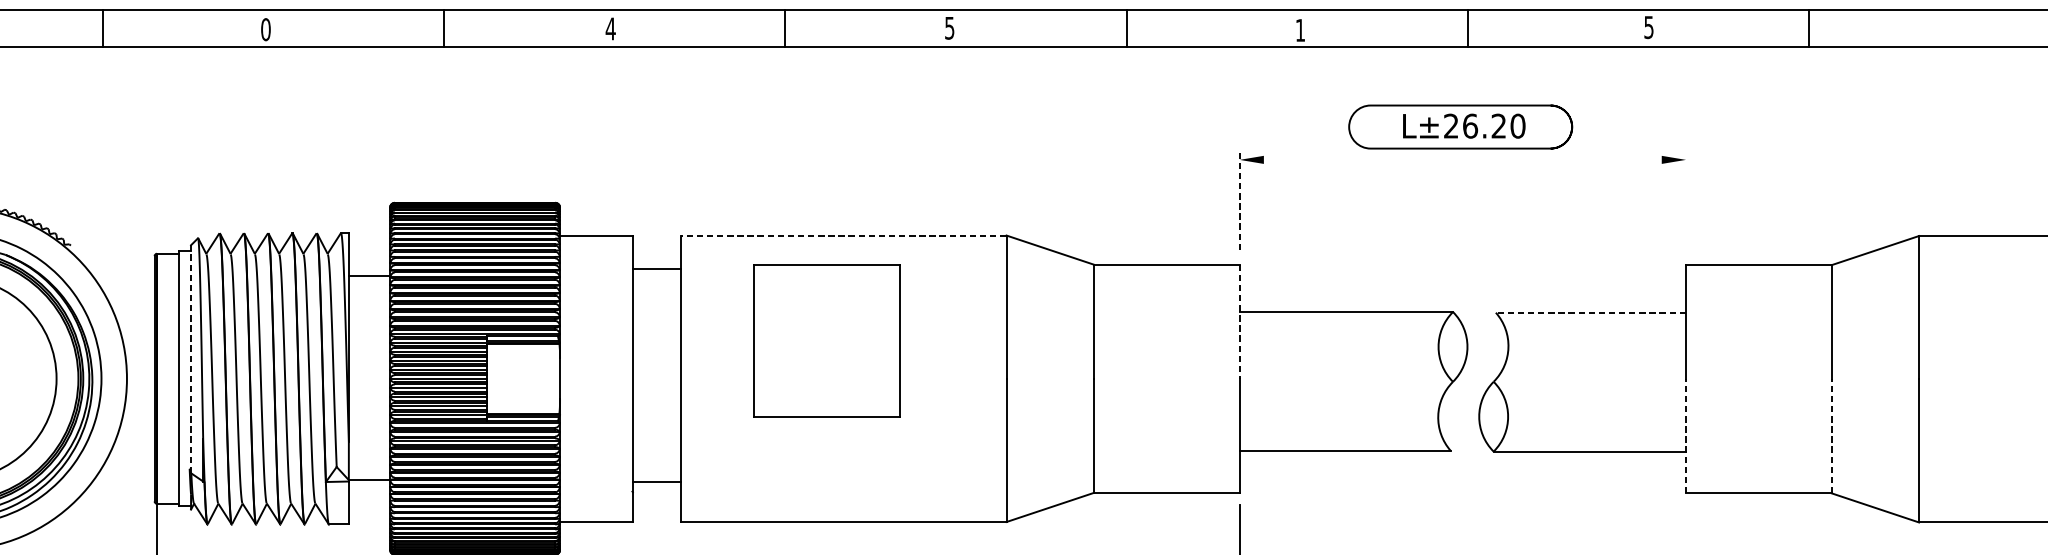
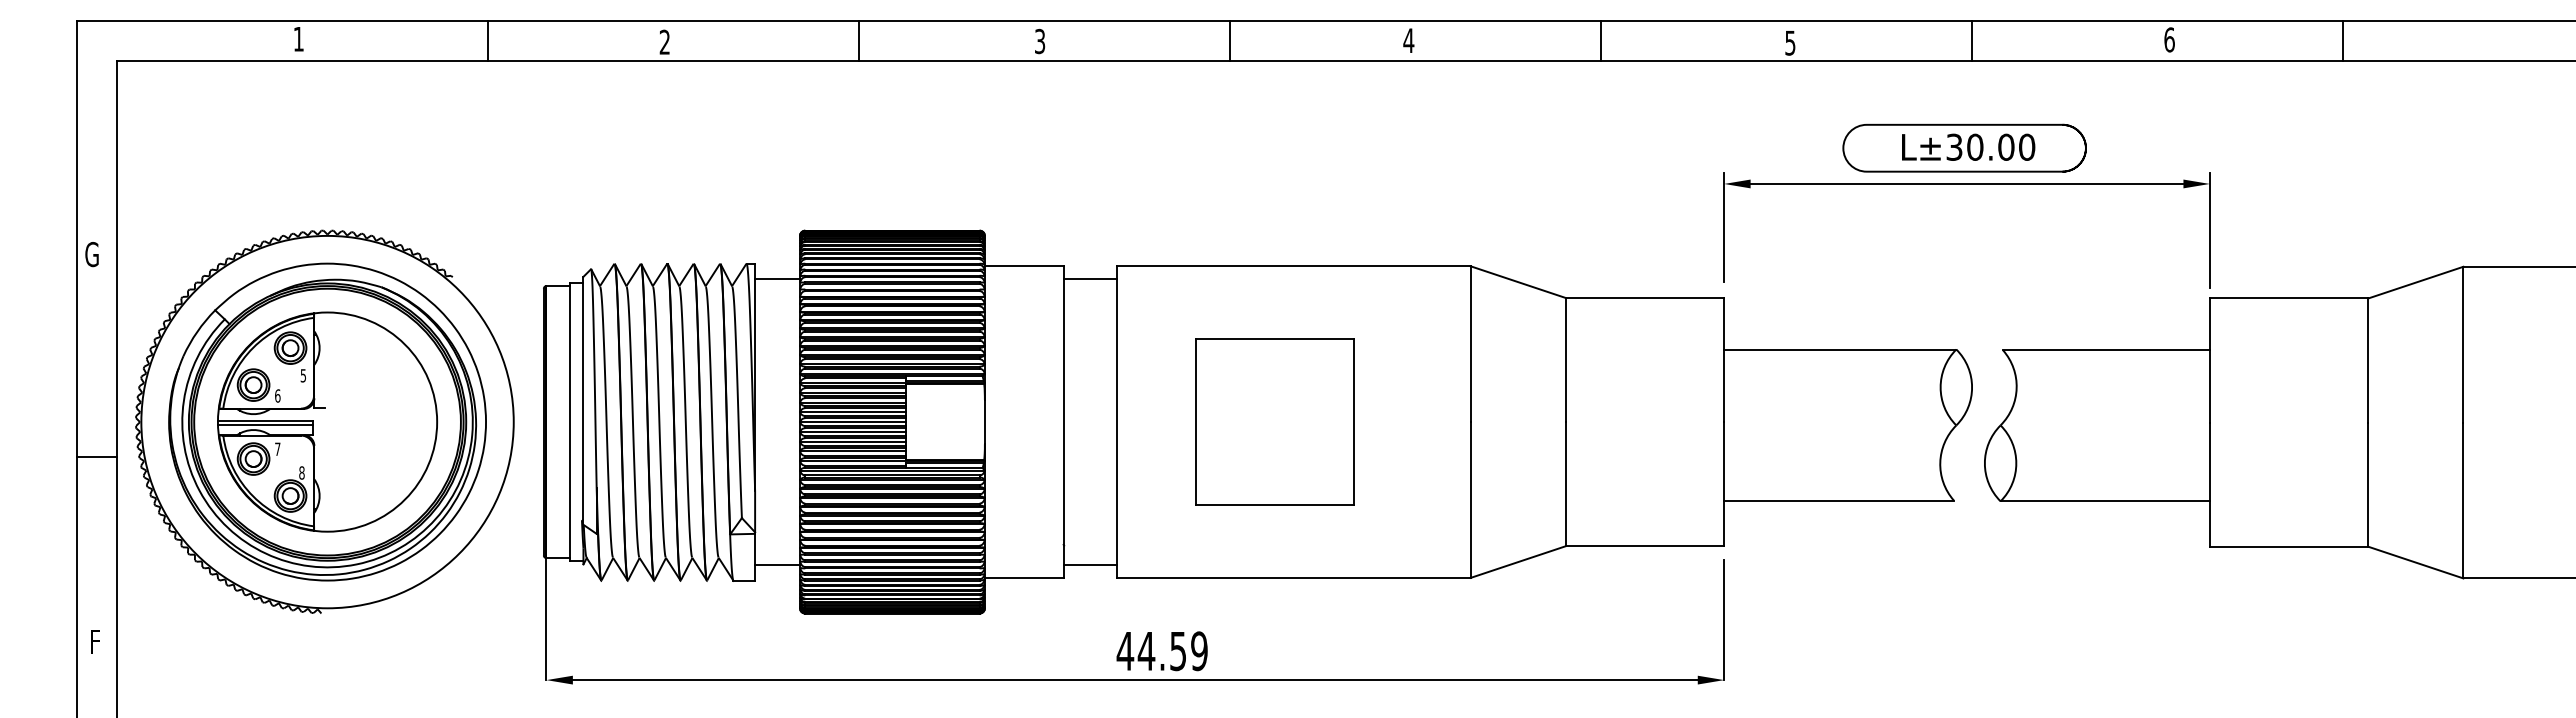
text: (1648, 27) -> (2169, 39), 5 -> 6
text: (265, 28) -> (664, 41), 0 -> 2
text: (610, 28) -> (1039, 41), 4 -> 3
text: (949, 28) -> (1408, 40), 5 -> 4
text: (1300, 30) -> (1790, 43), 1 -> 5
text: (1475, 125) -> (1980, 146), L±26.20 -> L±30.00
line: (1462, 159) -> (1966, 183), added
line: (1239, 199) -> (1724, 227), dashed -> solid
line: (1685, 202) -> (2209, 230), added
line: (843, 235) -> (1293, 266), dashed -> solid
line: (656, 268) -> (1089, 279), moved
line: (369, 276) -> (777, 279), moved
line: (1590, 312) -> (2105, 350), dashed -> solid
line: (1239, 322) -> (1724, 360), dashed -> solid
part: (826, 340) -> (1274, 421), moved
line: (191, 358) -> (583, 400), dashed -> solid
line: (1685, 436) -> (2209, 484), dashed -> solid
line: (1831, 436) -> (2368, 484), dashed -> solid
line: (369, 479) -> (777, 564), moved
line: (656, 482) -> (1089, 564), moved

